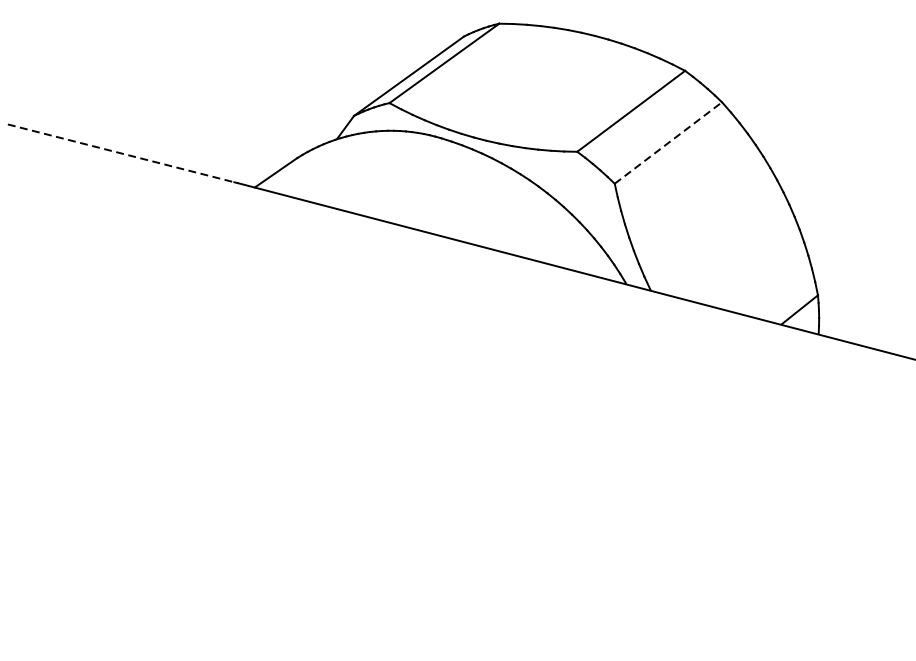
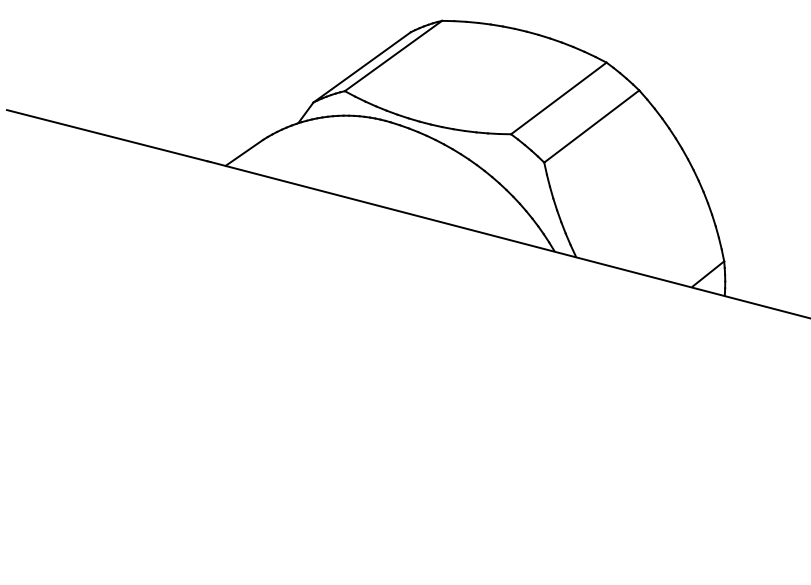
line: (668, 143) -> (591, 126), dashed -> solid
line: (121, 153) -> (107, 135), dashed -> solid

